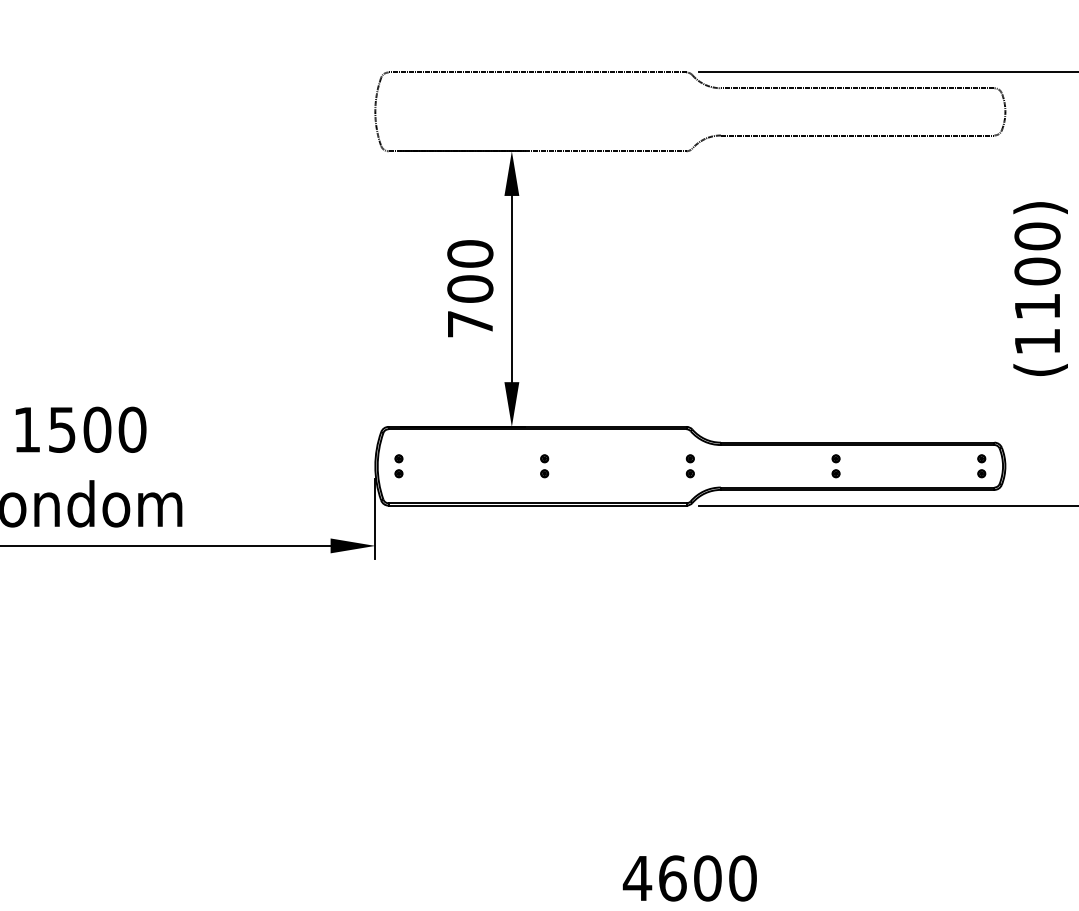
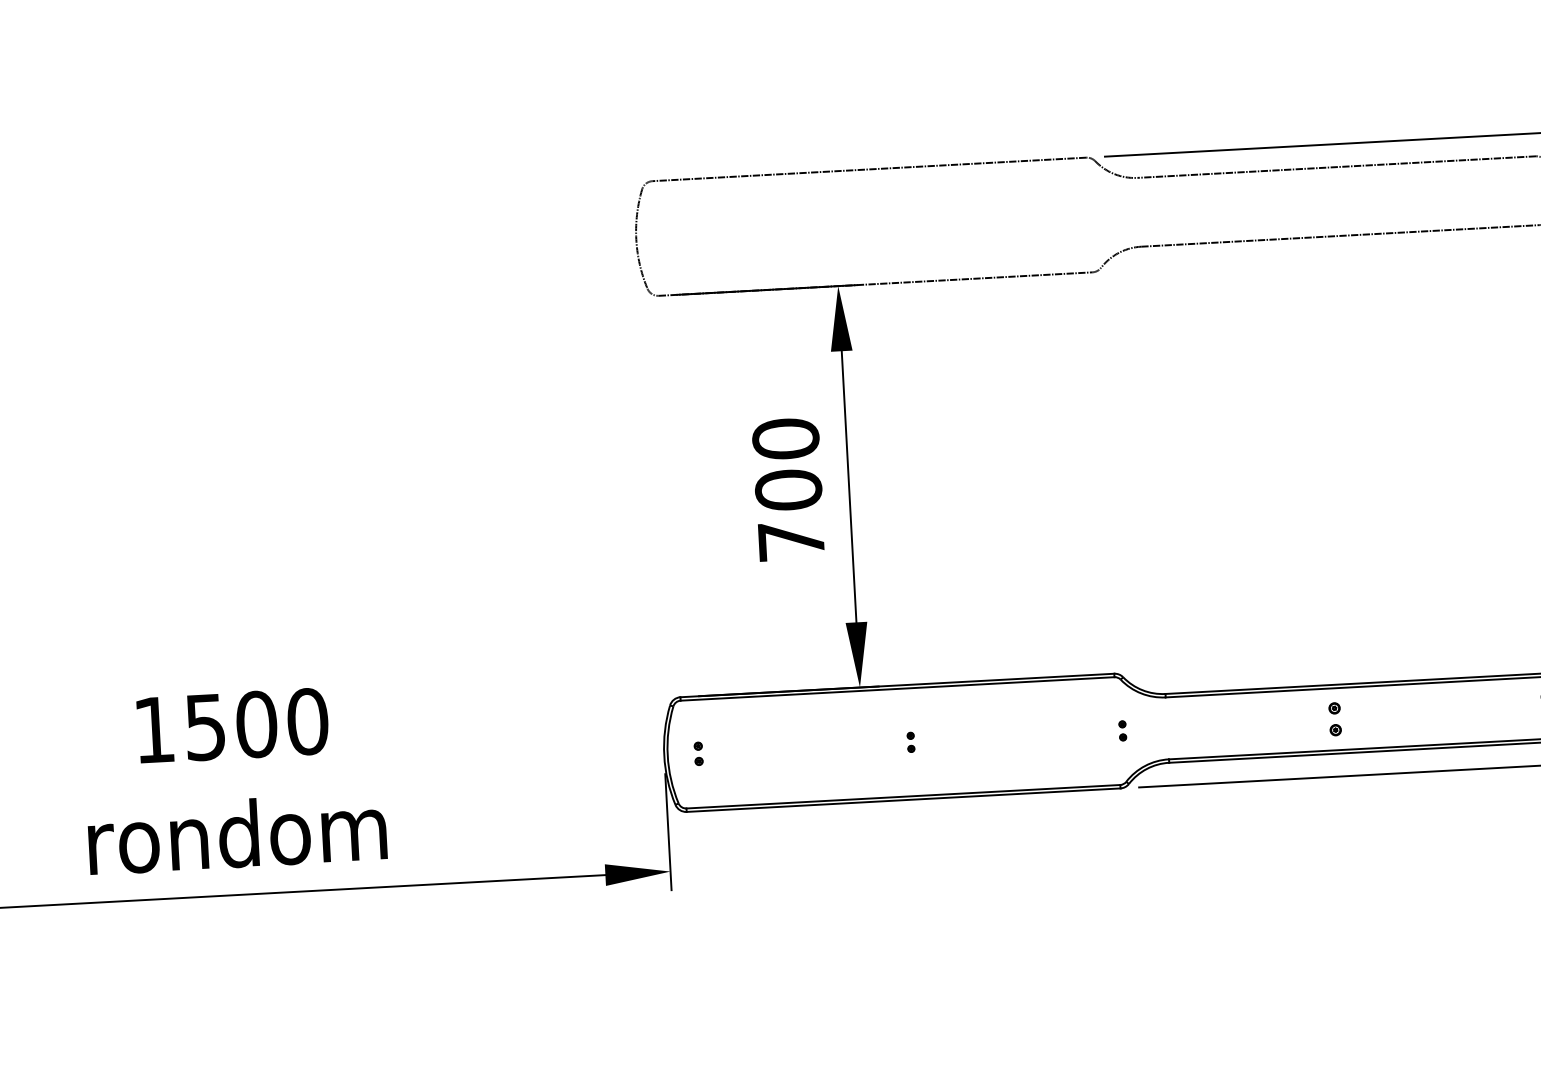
part: (398, 466) -> (698, 754), size x0.7
part: (544, 466) -> (910, 742), size x0.6
part: (689, 466) -> (1121, 731), size x0.6

